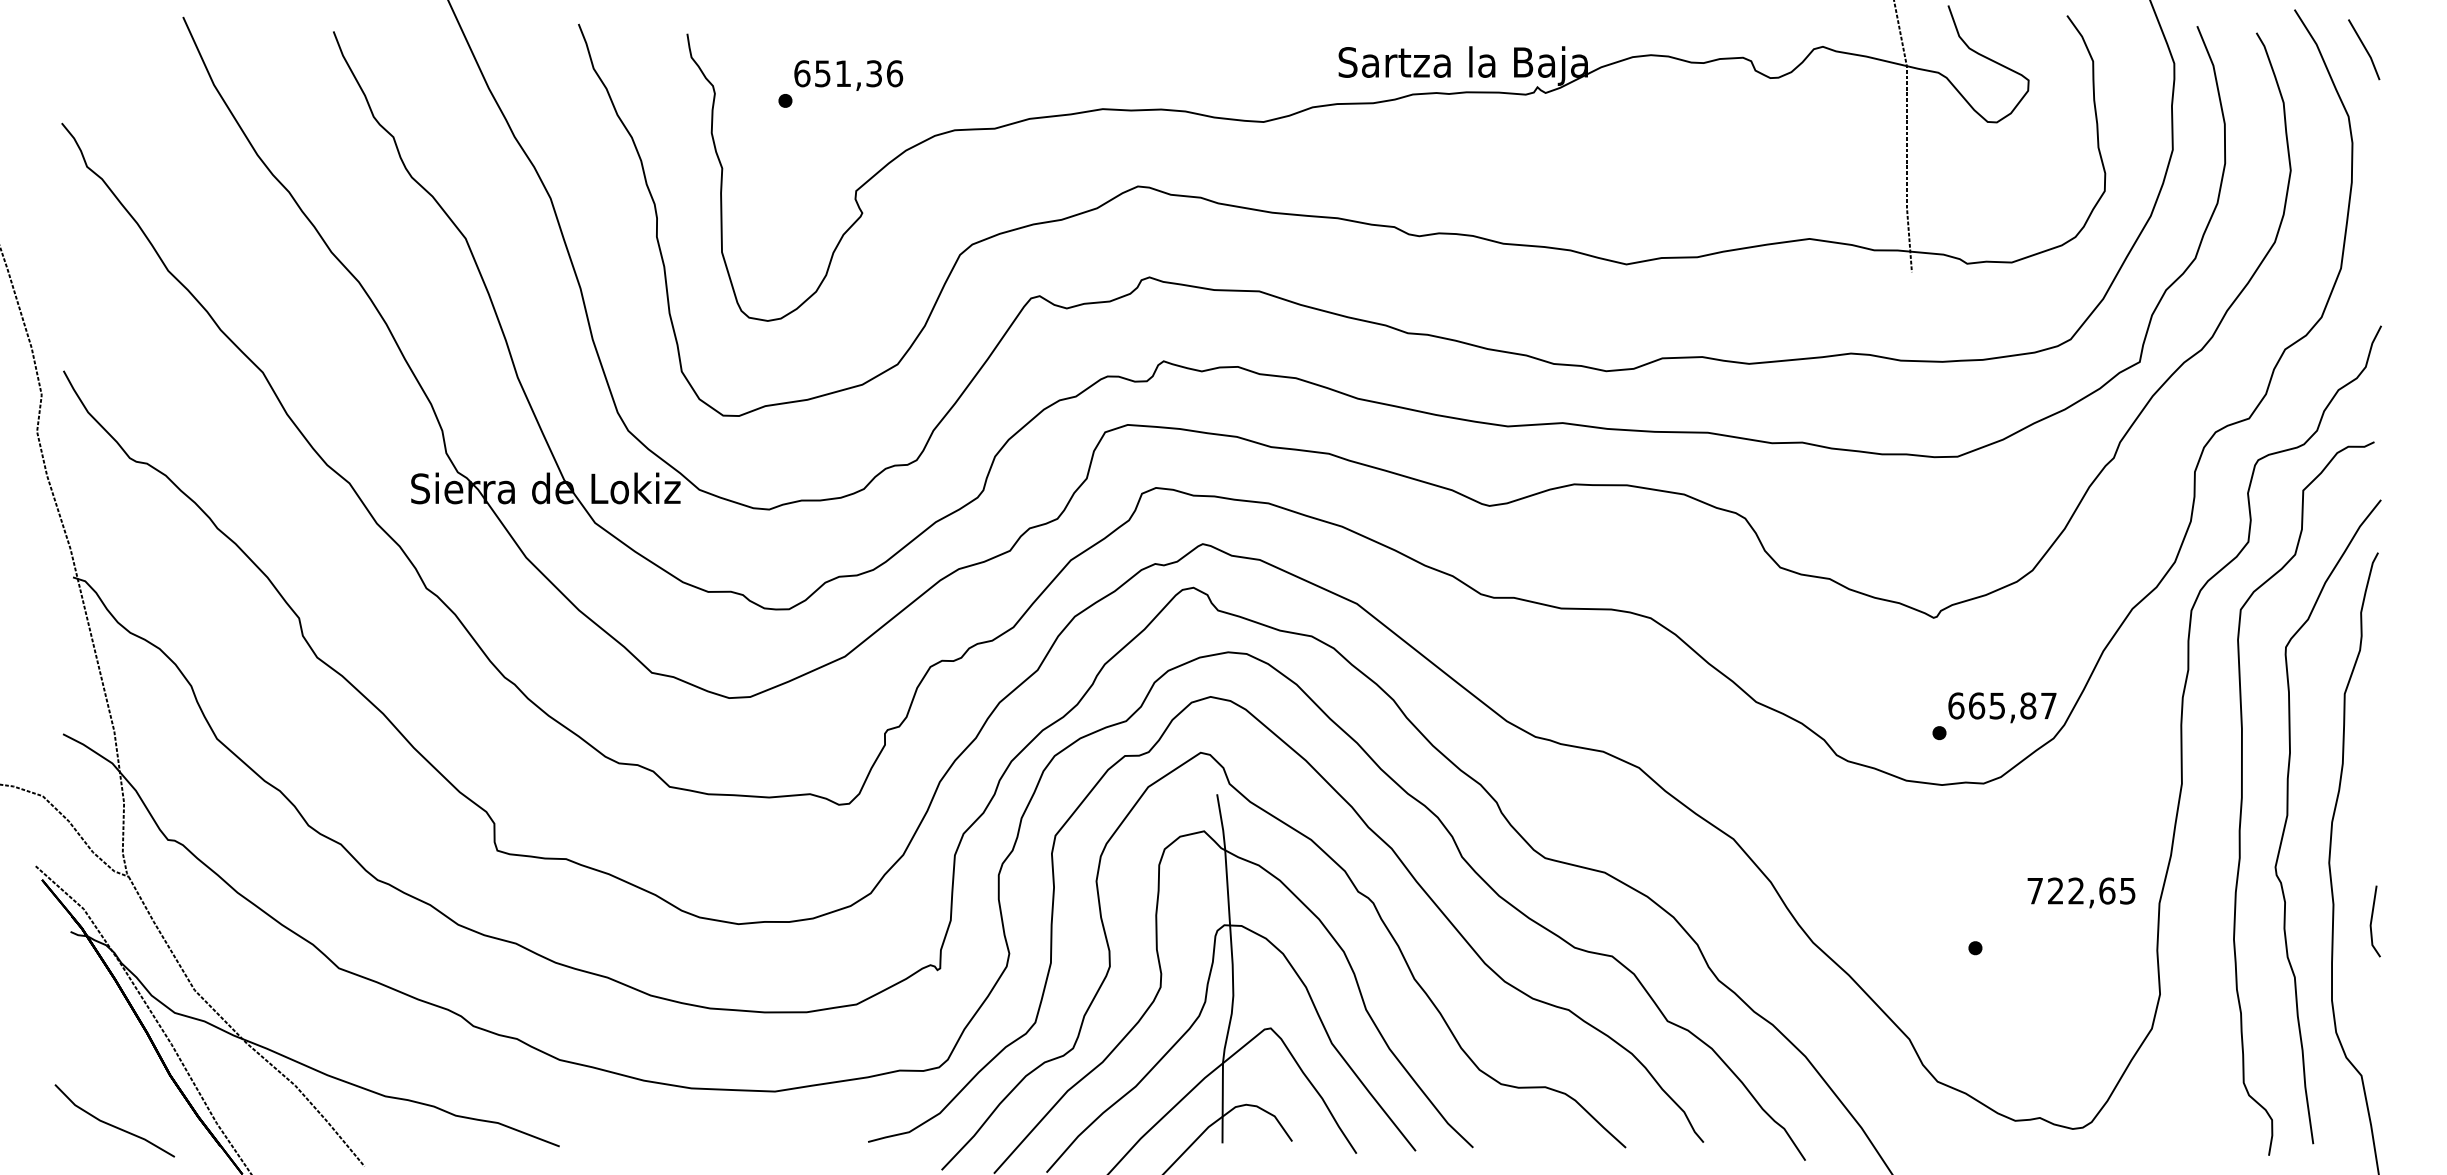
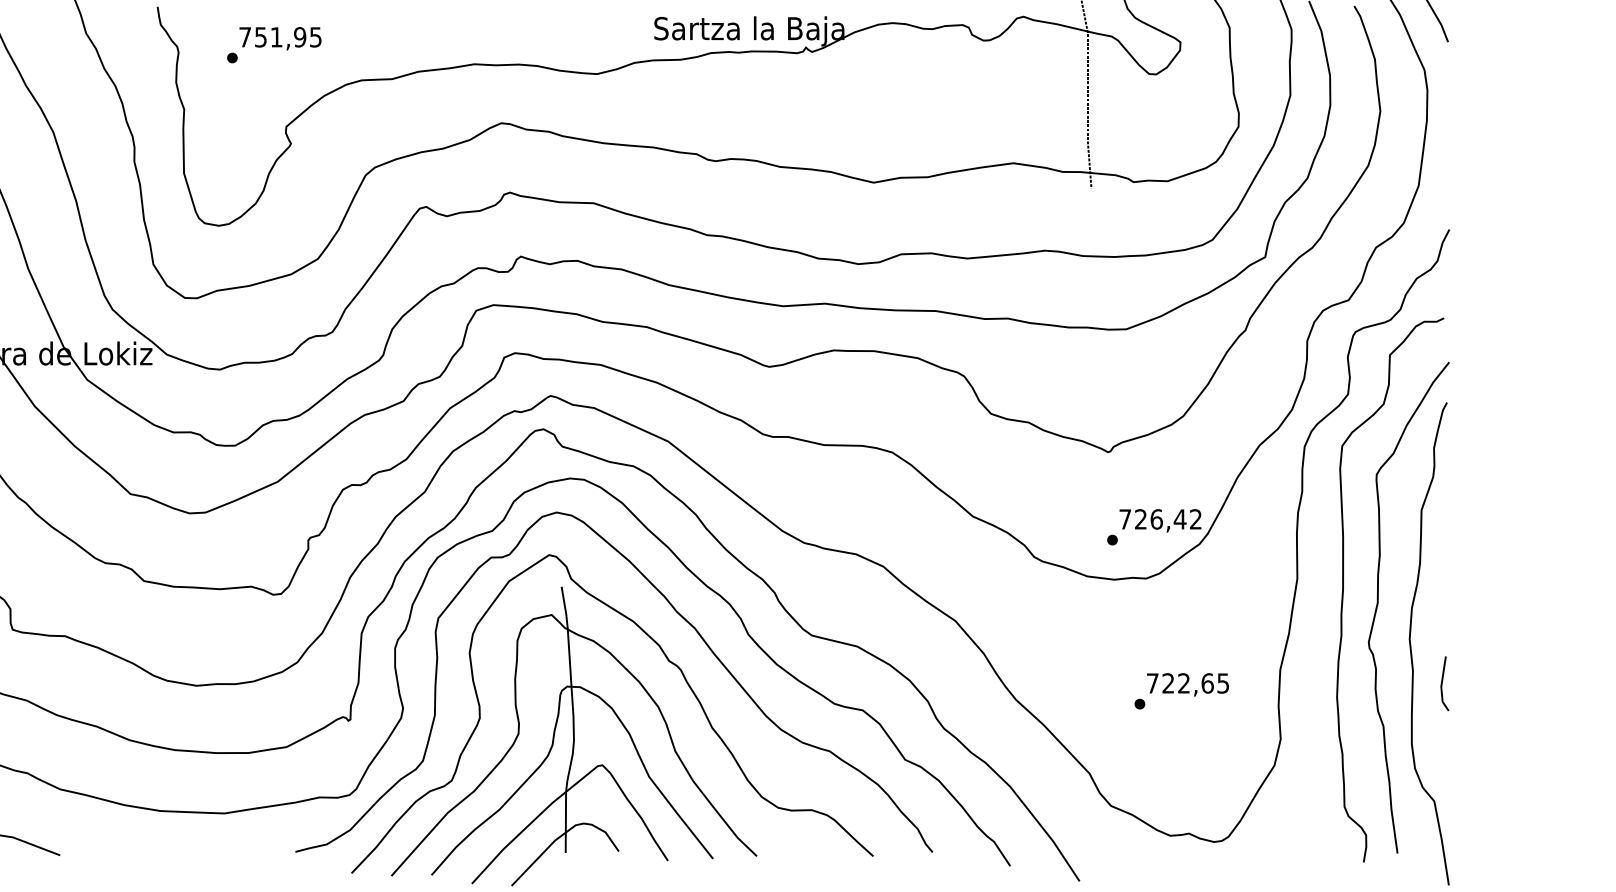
text: (848, 73) -> (280, 37), 651,36 -> 751,95
text: (2002, 705) -> (1160, 519), 665,87 -> 726,42
text: (2081, 892) -> (1188, 684), moved

